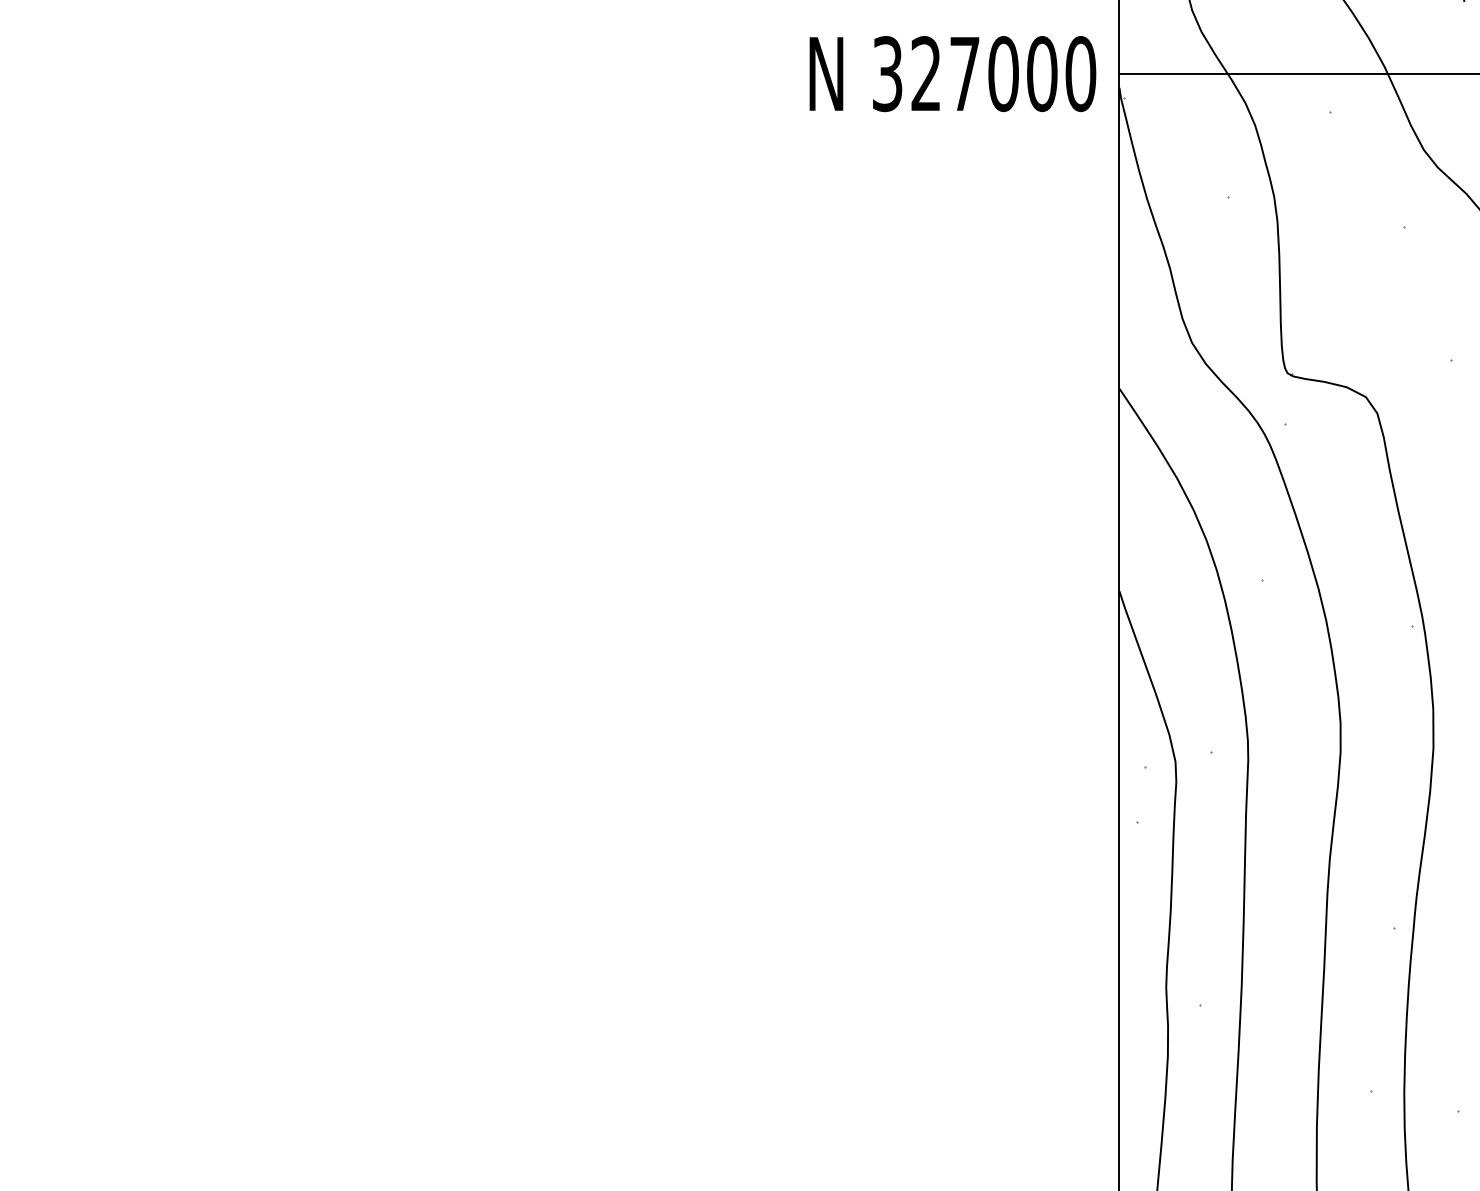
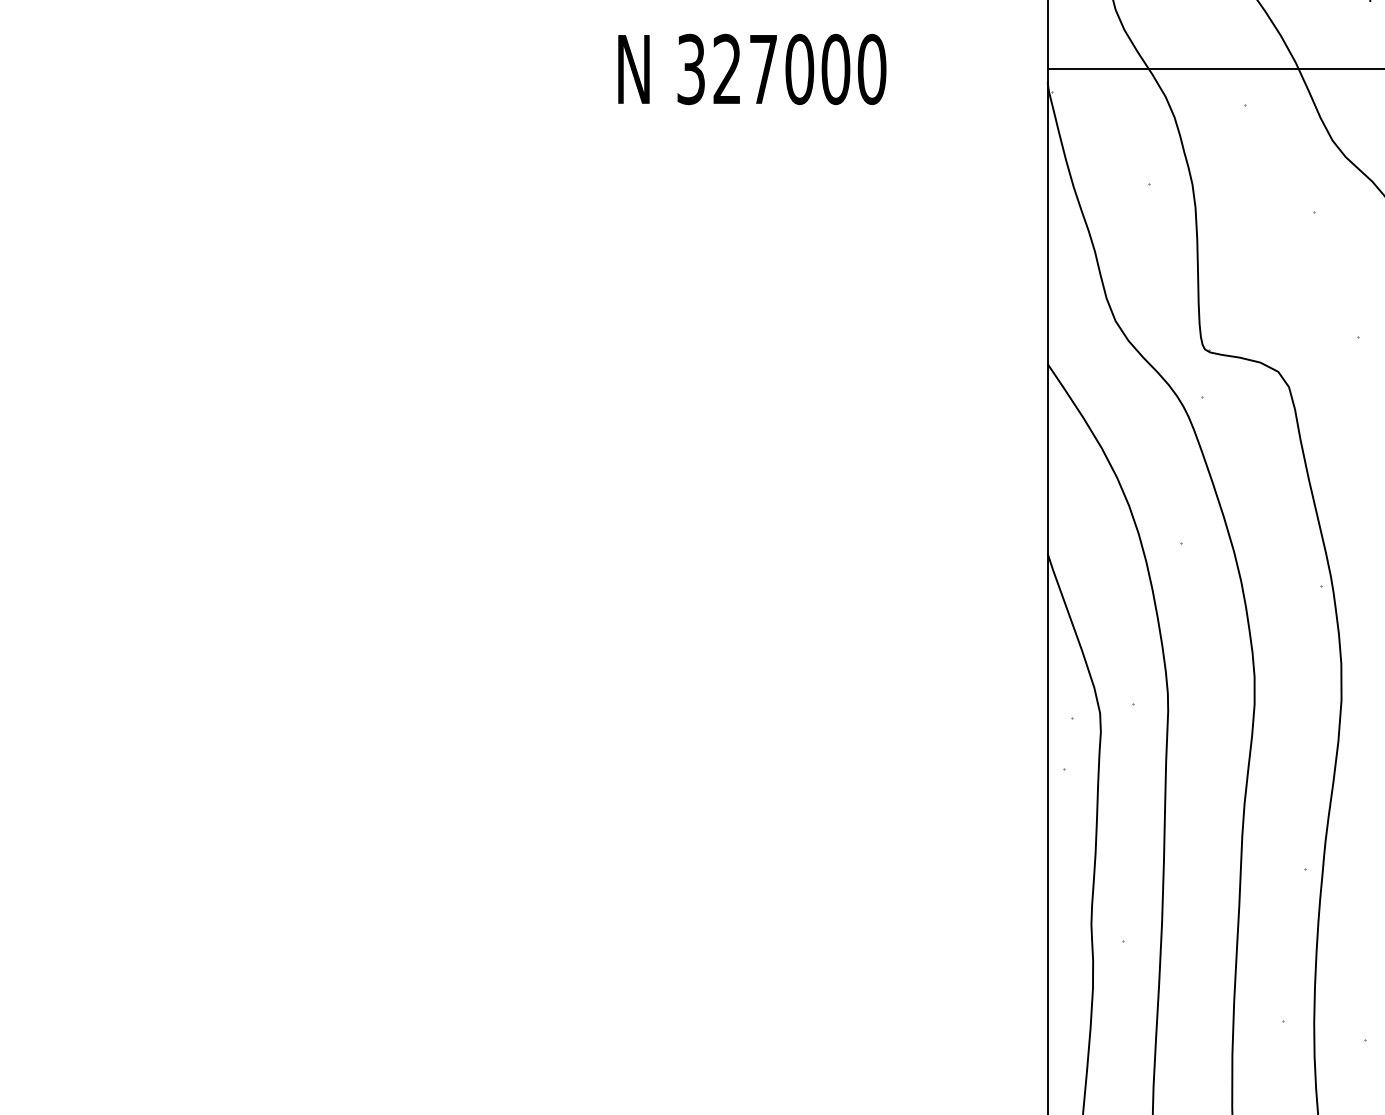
text: (952, 74) -> (751, 69), moved

